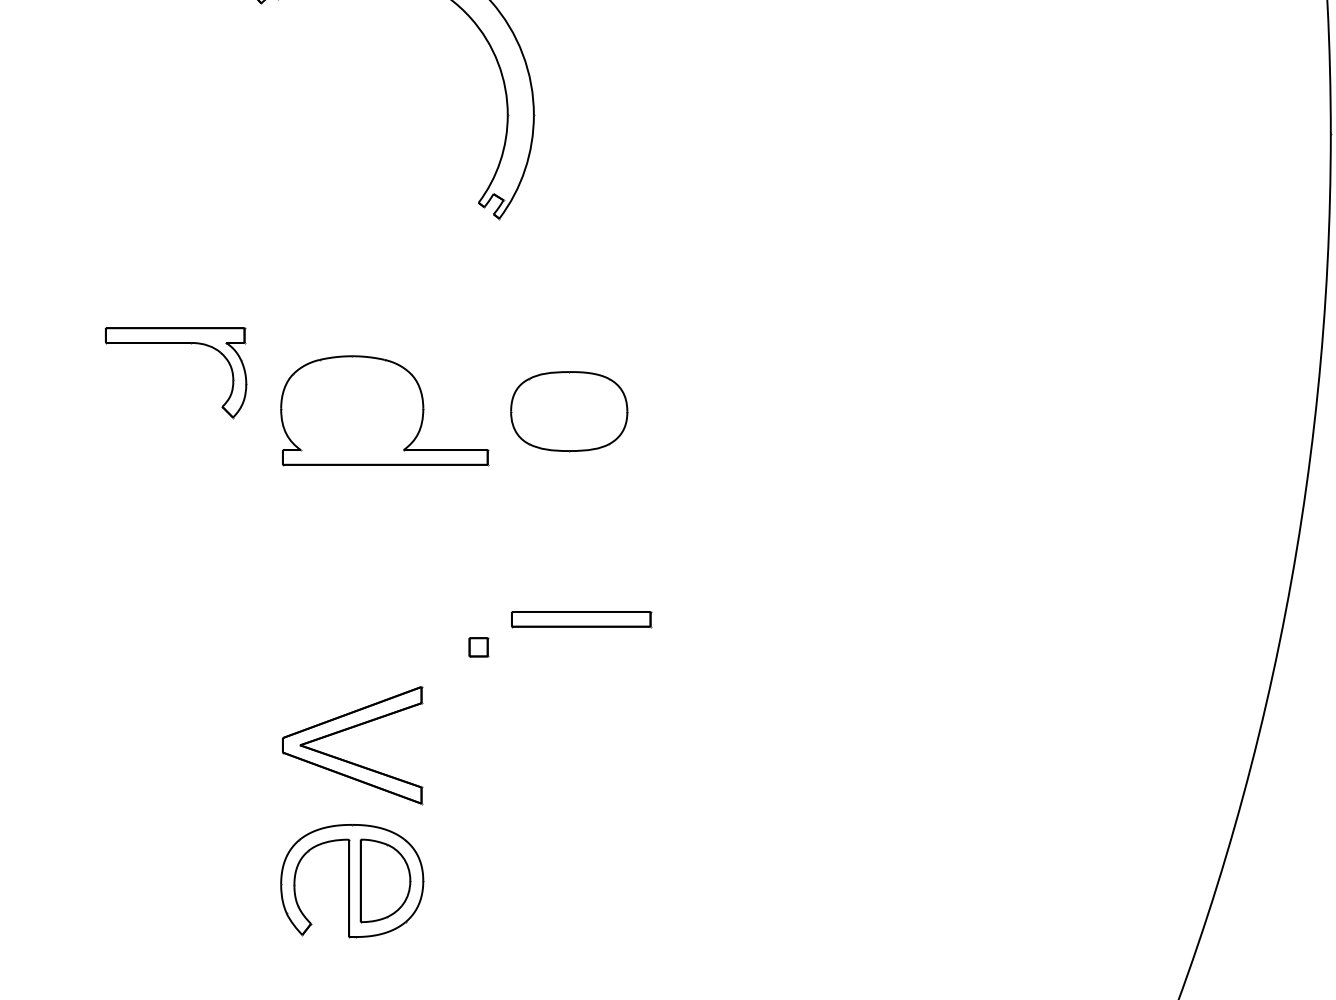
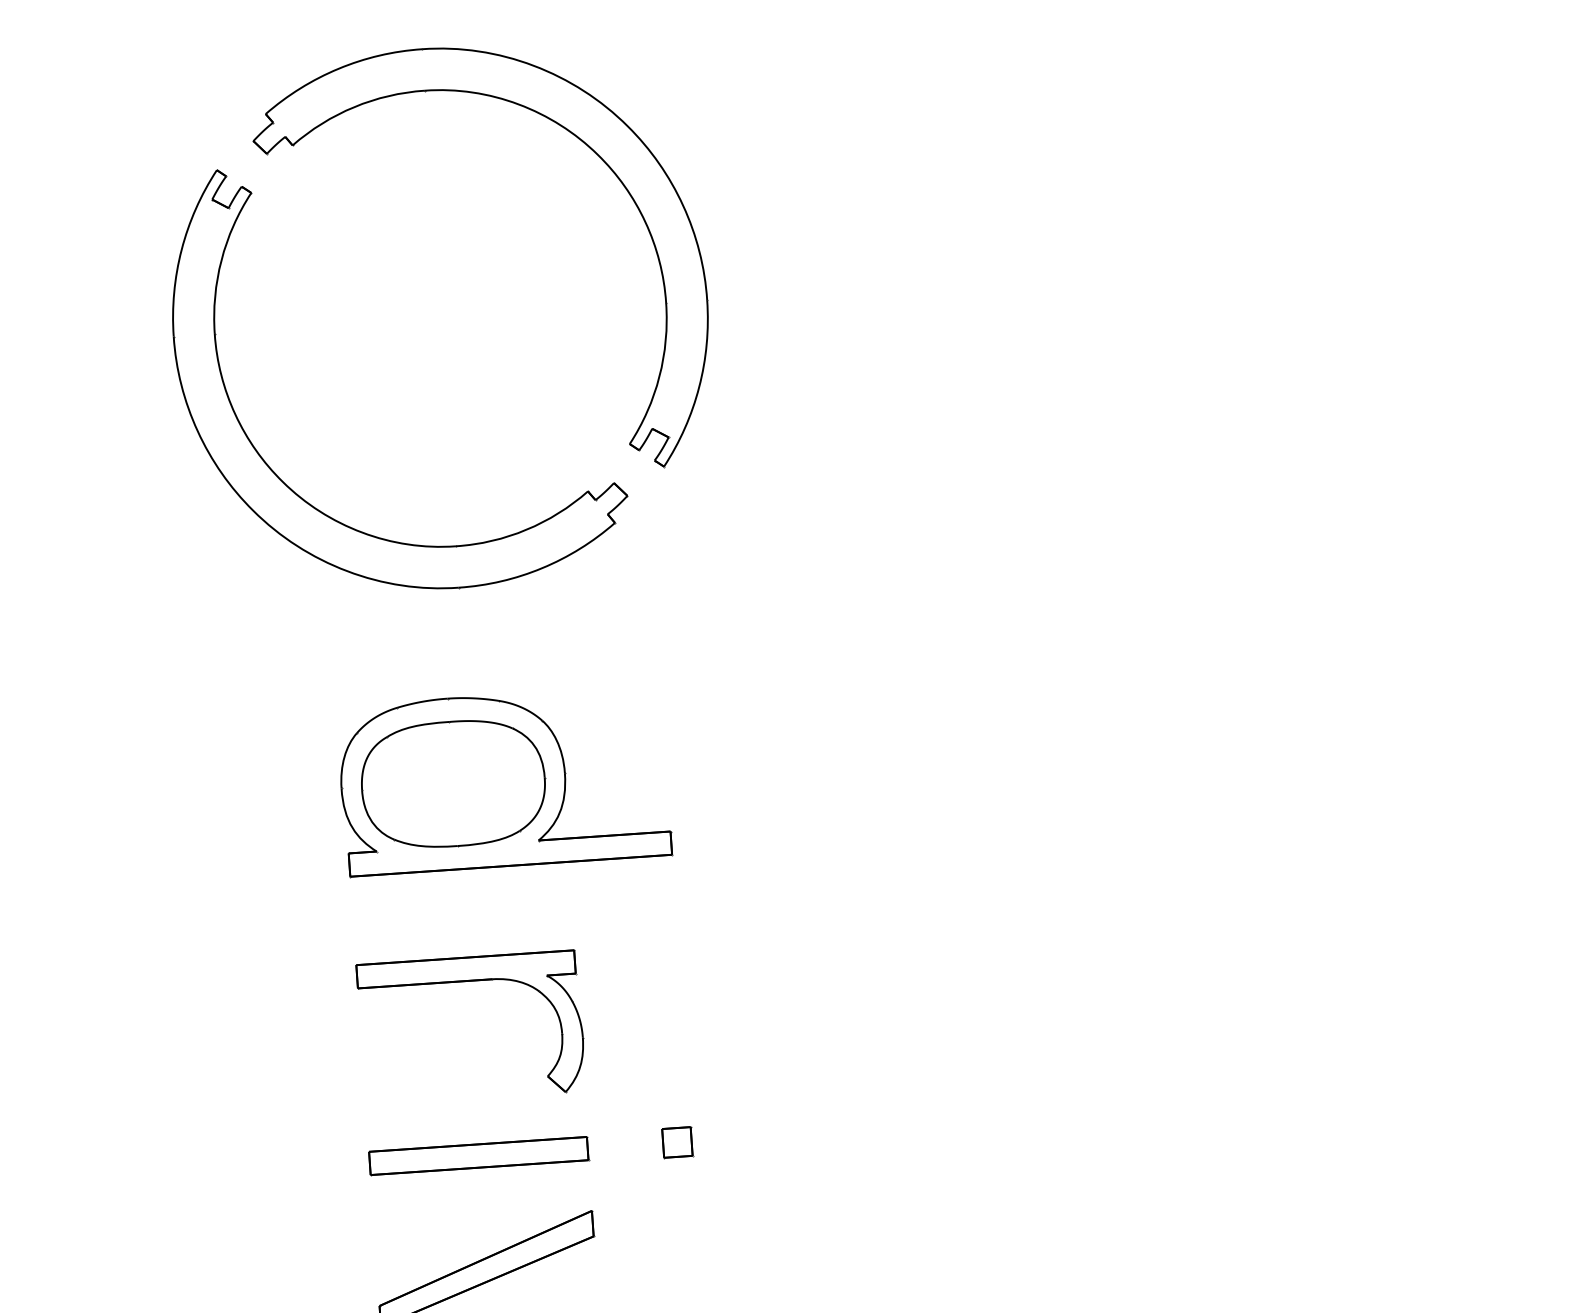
part: (268, 221) -> (301, 495), added
part: (176, 343) -> (468, 981), moved
part: (569, 411) -> (453, 783), moved
part: (581, 619) -> (479, 1156), moved

